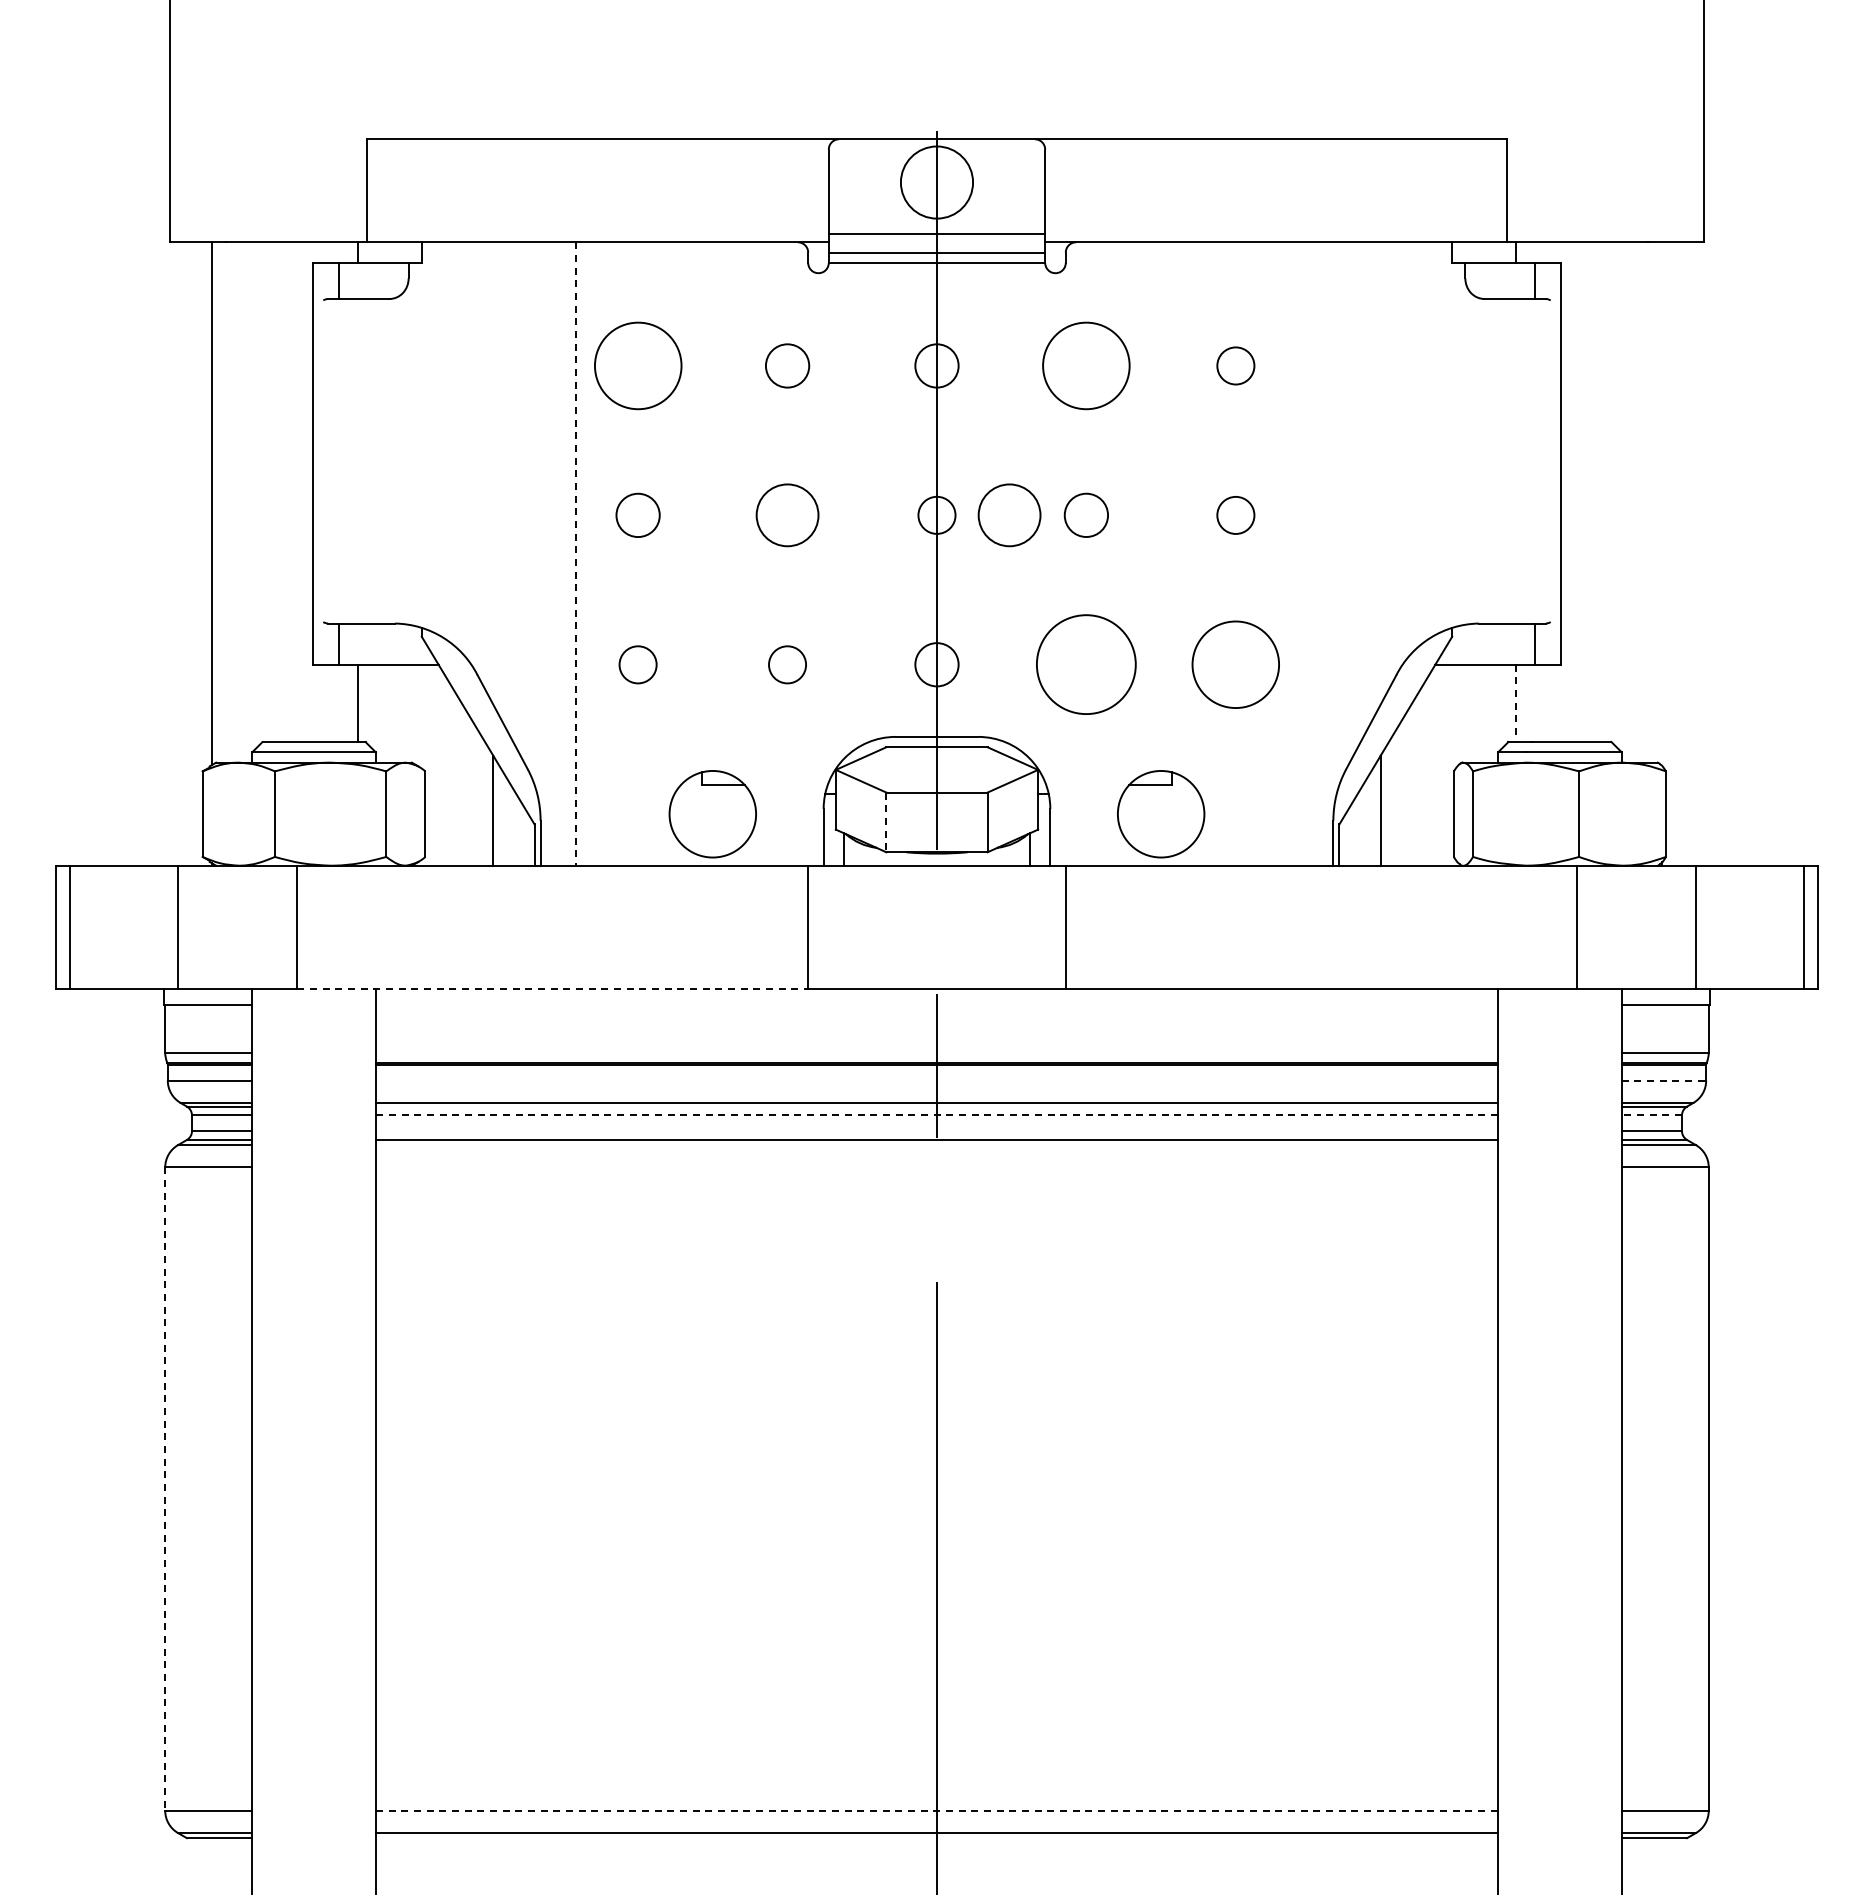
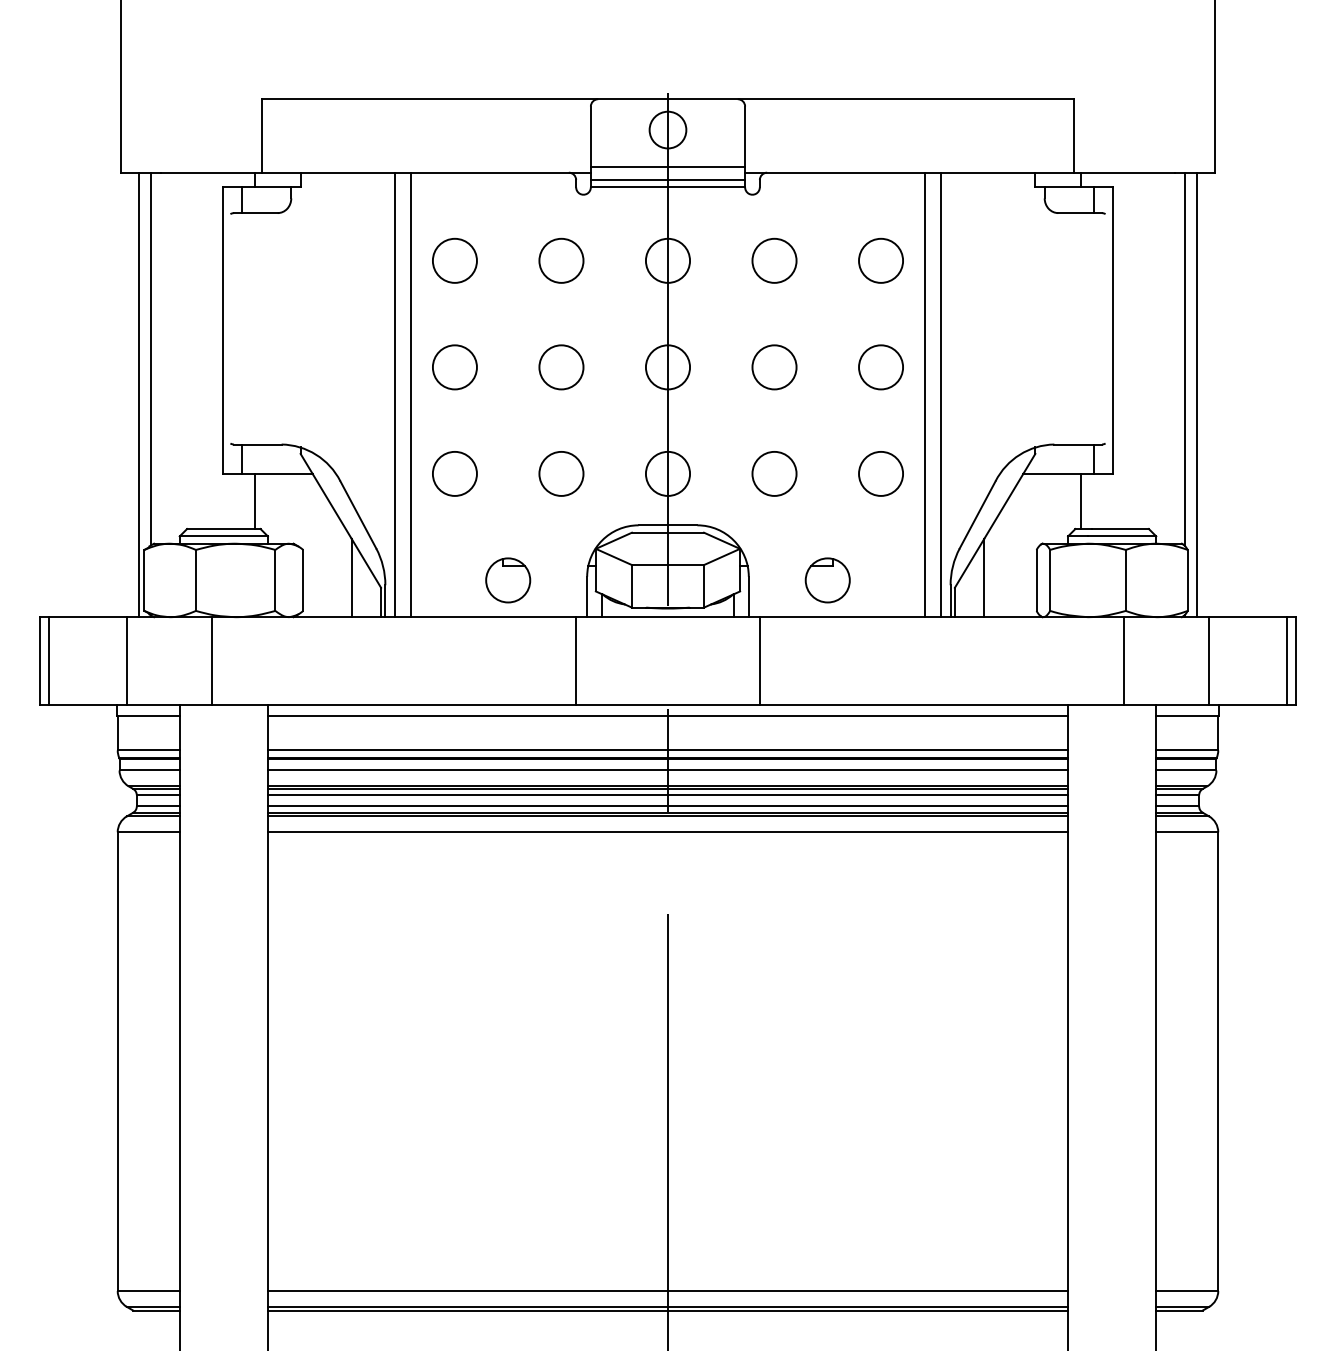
circle: (936, 182) -> (667, 130), size x0.71
circle: (637, 365) -> (454, 260), size x0.71
circle: (787, 365) -> (561, 260), size x1.43
circle: (936, 365) -> (667, 260), size x1.43
circle: (1086, 365) -> (774, 260), size x0.71
circle: (1235, 365) -> (880, 260), size x1.67
line: (1662, 504) -> (1185, 359), added
circle: (637, 515) -> (454, 367), size x1.43
circle: (936, 515) -> (667, 367), size x1.67
circle: (1009, 515) -> (719, 367), removed
circle: (1086, 515) -> (774, 367), size x1.43
circle: (1235, 515) -> (880, 367), size x1.67
line: (195, 553) -> (139, 394), added
line: (553, 553) -> (394, 394), added
line: (1297, 553) -> (925, 394), added
line: (1320, 553) -> (941, 394), added
line: (1678, 553) -> (1196, 394), added
line: (576, 554) -> (410, 395), dashed -> solid
circle: (637, 664) -> (454, 473), size x1.67
circle: (787, 664) -> (561, 473), size x1.67
circle: (936, 664) -> (667, 473), size x1.43
circle: (1086, 664) -> (774, 473), size x0.62
circle: (1235, 664) -> (880, 473), size x0.71
line: (1516, 703) -> (1081, 501), dashed -> solid
part: (712, 813) -> (507, 579), size x0.71
part: (1160, 813) -> (827, 579), size x0.71
line: (886, 822) -> (631, 586), dashed -> solid
line: (552, 989) -> (393, 705), dashed -> solid
line: (936, 1004) -> (667, 716), added
line: (936, 1052) -> (667, 750), added
line: (936, 1080) -> (667, 770), added
line: (1664, 1080) -> (1186, 770), dashed -> solid
line: (936, 1106) -> (667, 788), added
line: (936, 1115) -> (667, 795), dashed -> solid
line: (1651, 1115) -> (1177, 795), dashed -> solid
line: (936, 1131) -> (667, 806), added
line: (936, 1145) -> (667, 816), added
line: (936, 1167) -> (667, 832), added
line: (165, 1489) -> (117, 1061), dashed -> solid
line: (937, 1810) -> (668, 1290), dashed -> solid
line: (936, 1838) -> (667, 1310), added

